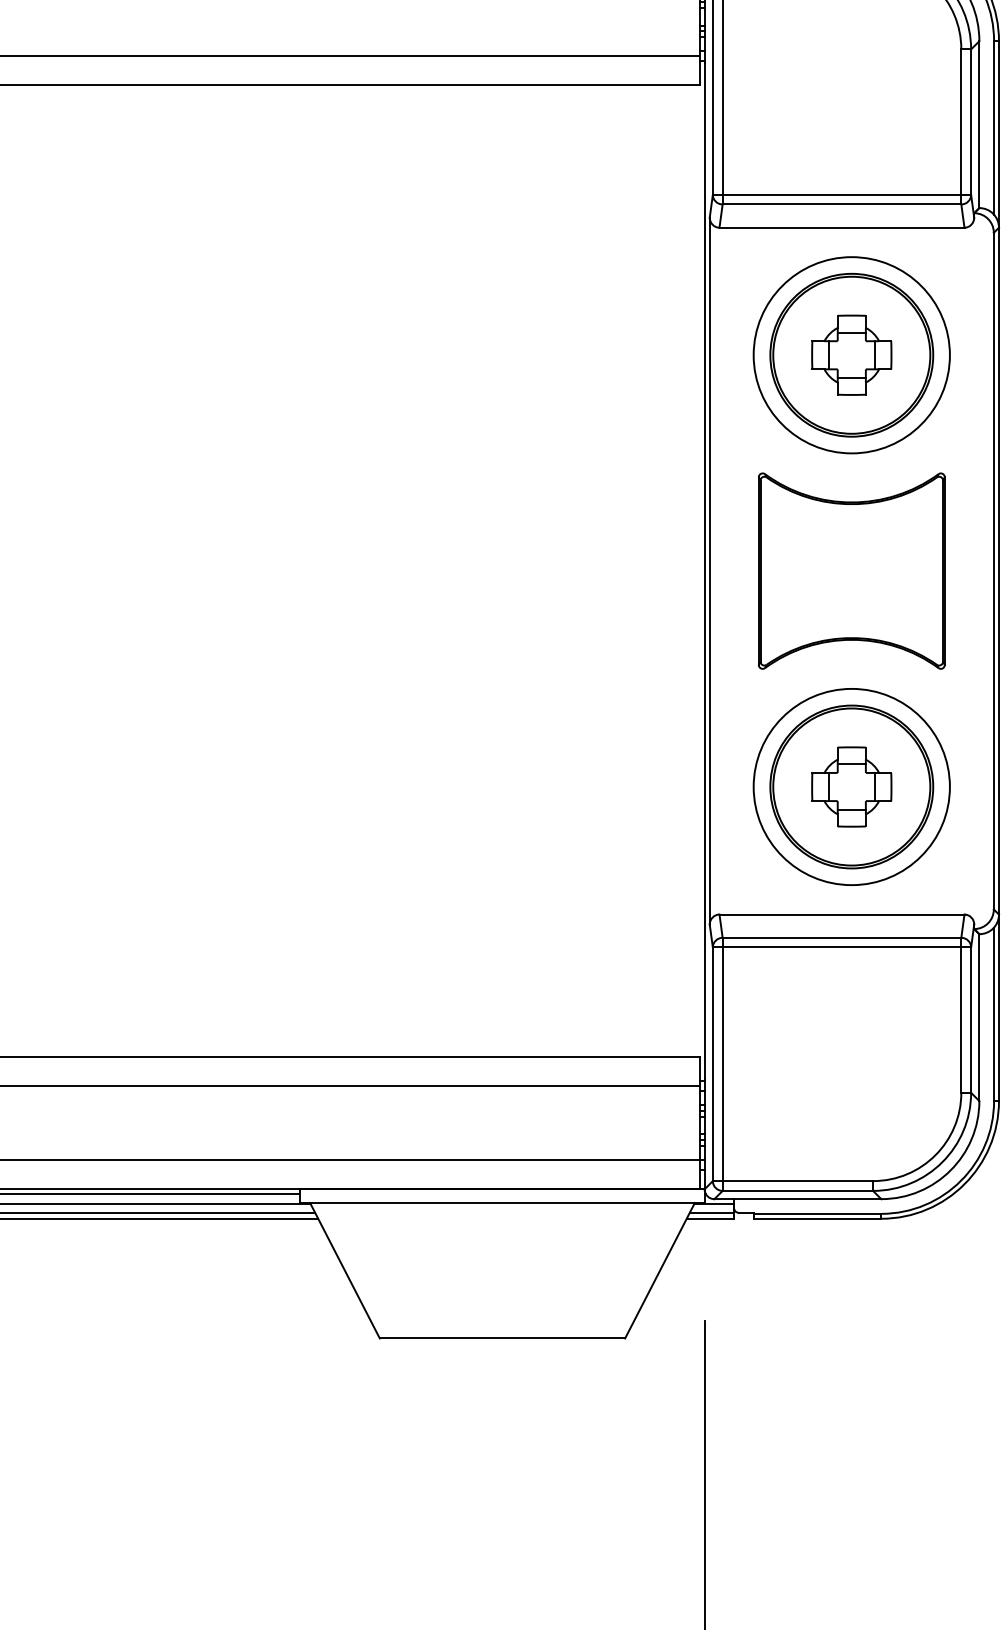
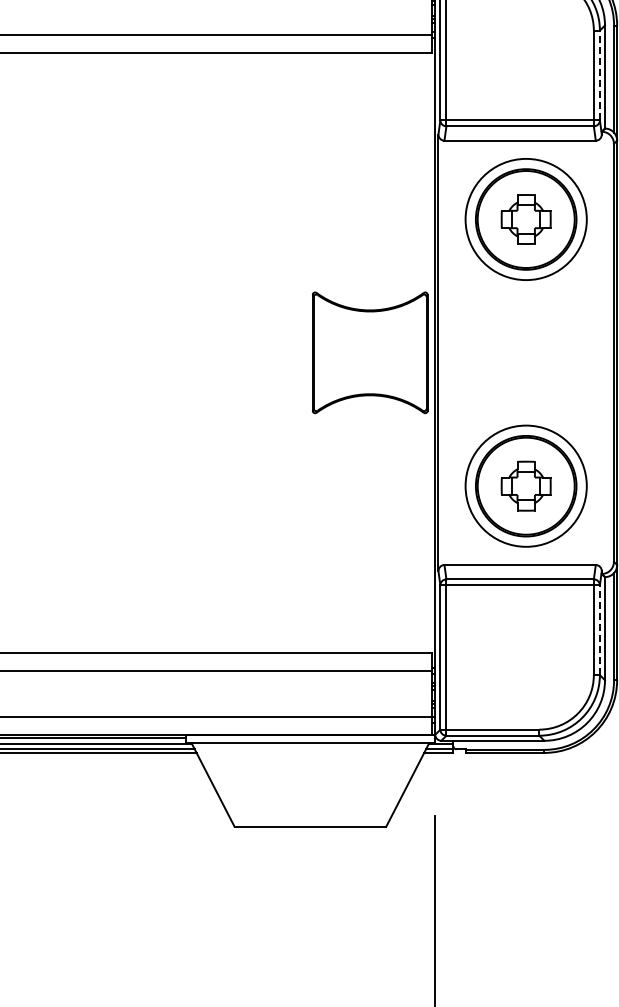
line: (970, 122) -> (599, 75), solid -> dashed
part: (850, 570) -> (369, 352), moved
line: (970, 1020) -> (599, 630), solid -> dashed

